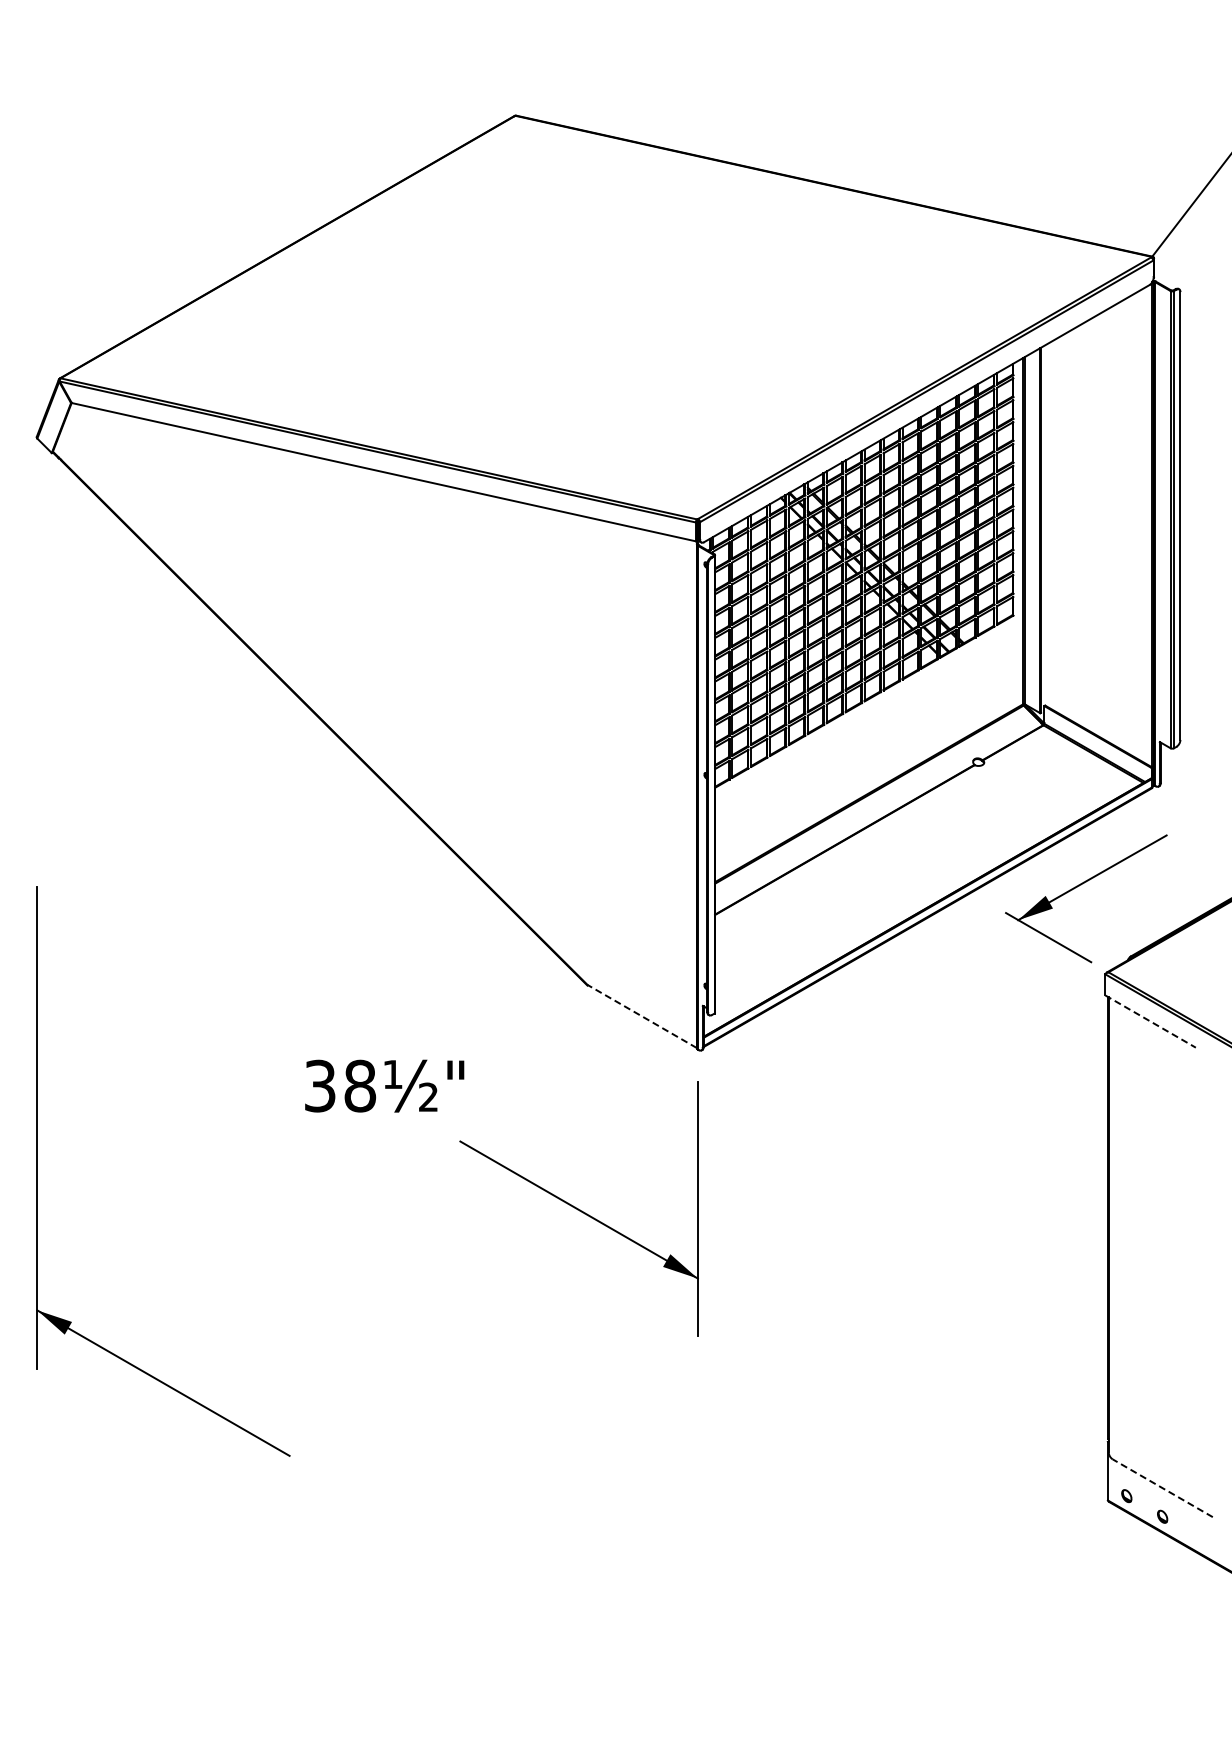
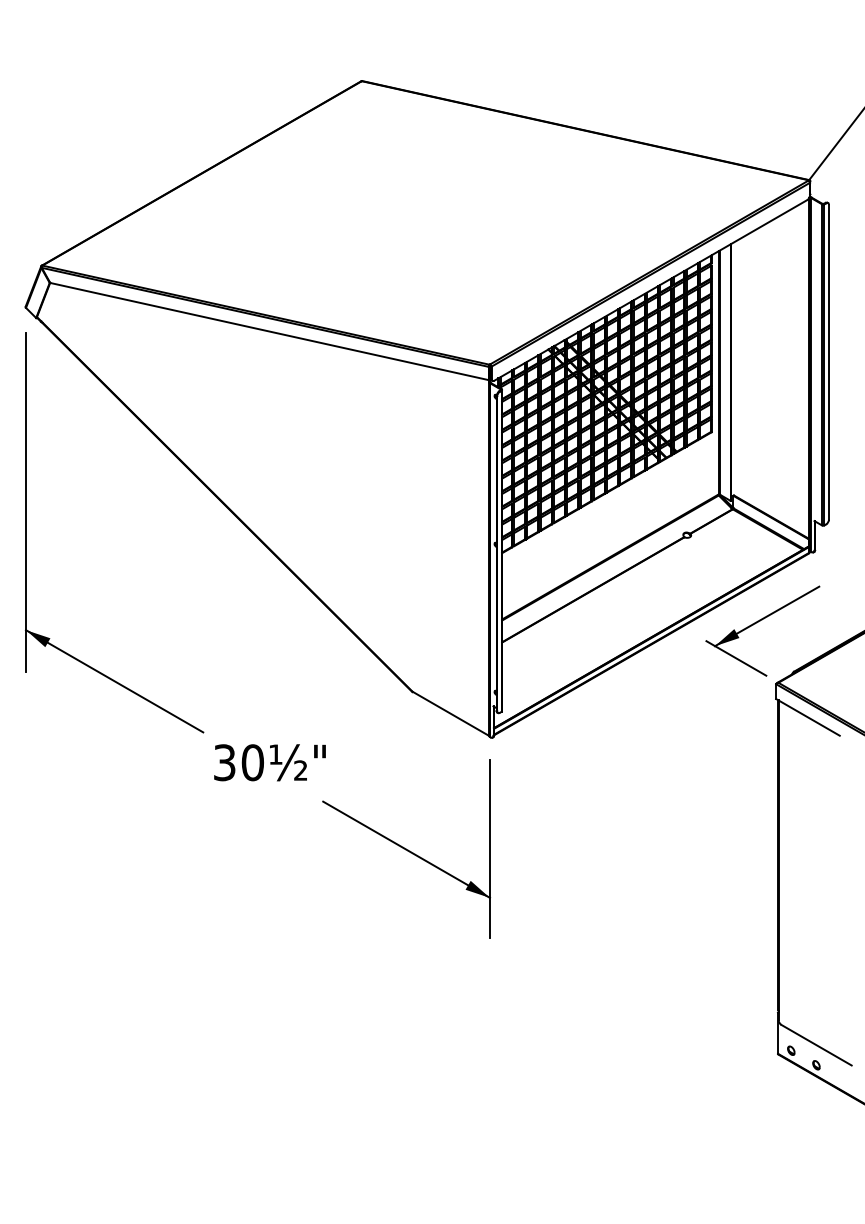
line: (641, 1016) -> (450, 713), dashed -> solid
line: (1150, 1021) -> (807, 717), dashed -> solid
text: (360, 1086) -> (253, 763), 38½" -> 30½"
part: (37, 1171) -> (26, 532), moved
line: (1162, 1488) -> (816, 1045), dashed -> solid

